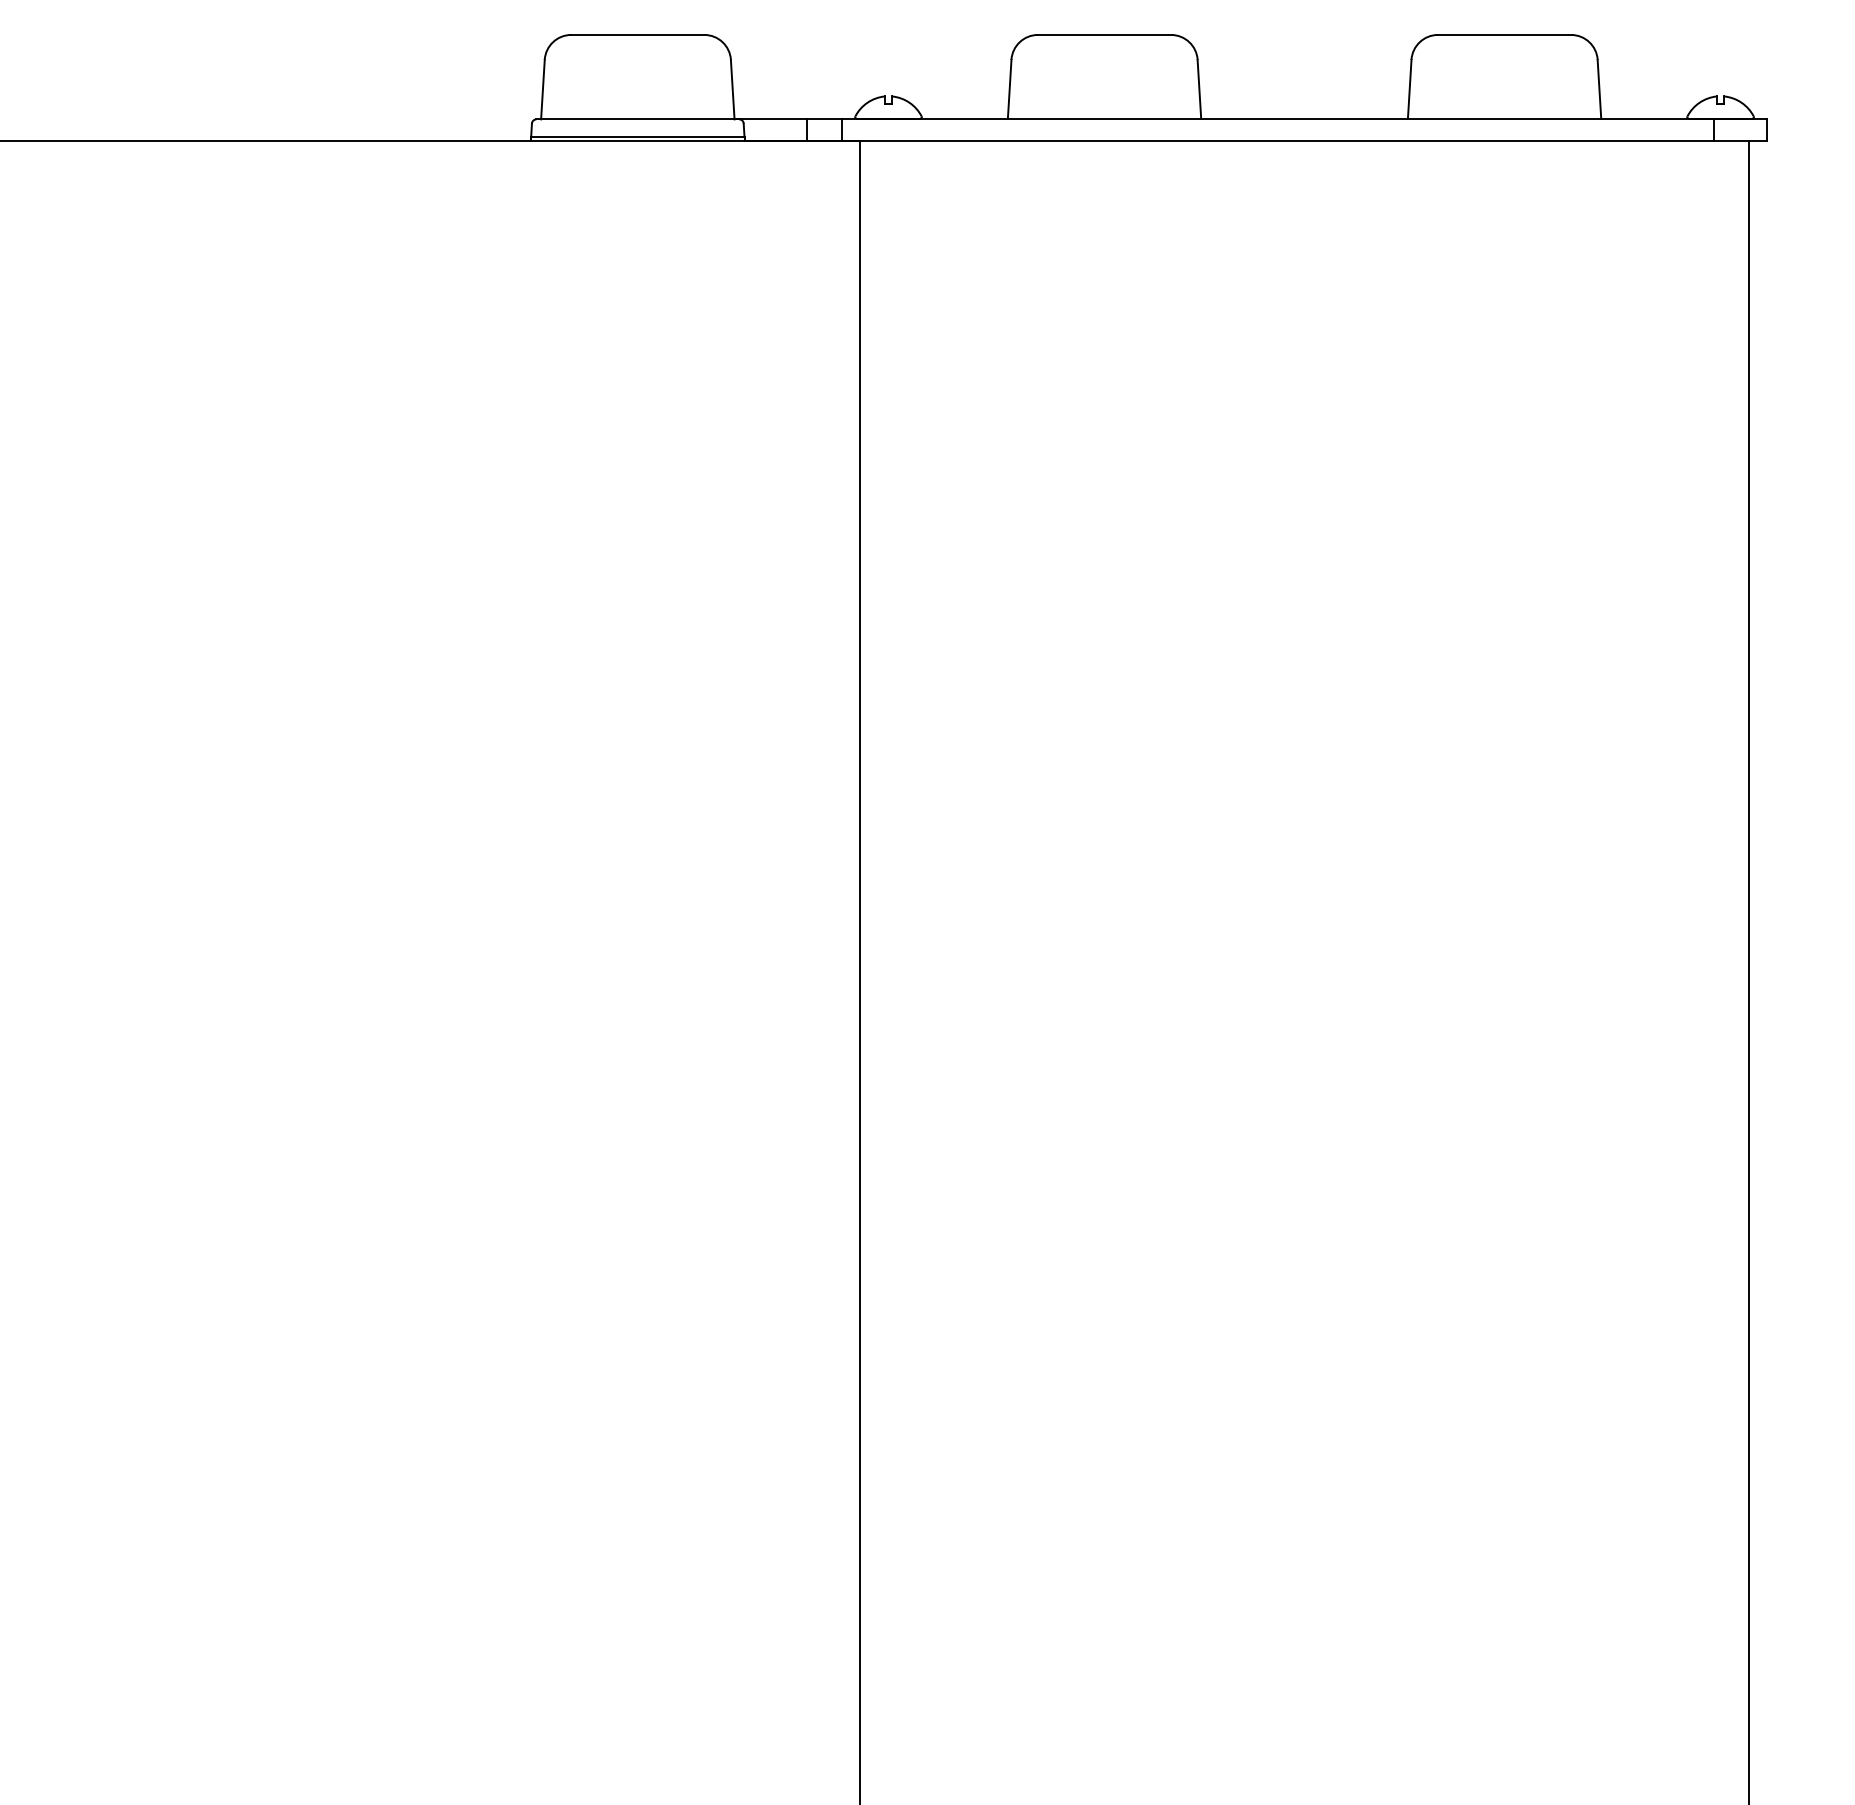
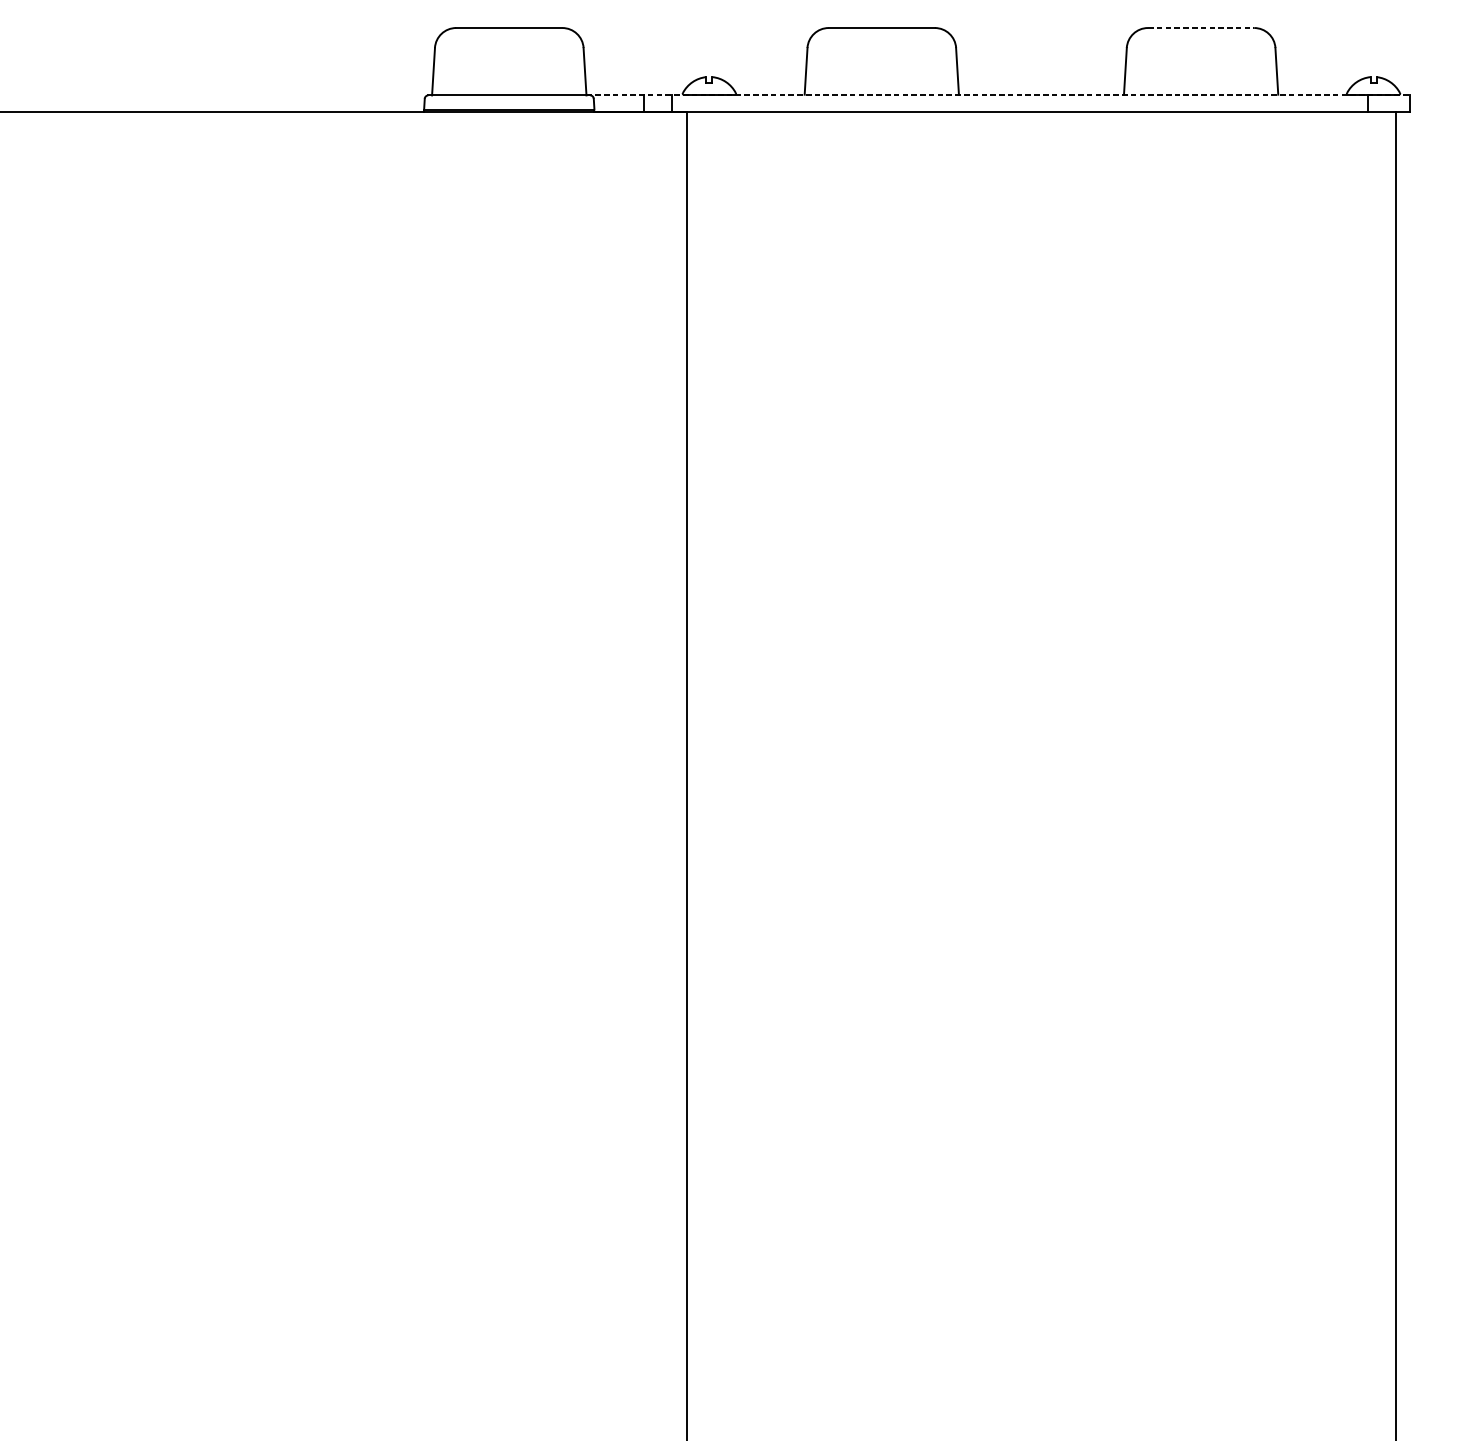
line: (1505, 34) -> (1201, 27), solid -> dashed
line: (1251, 118) -> (999, 94), solid -> dashed

